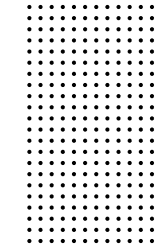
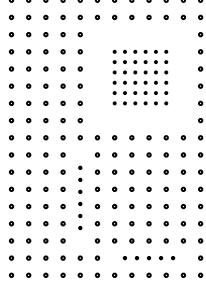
part: (112, 45) -> (139, 76), size x0.6
part: (73, 123) -> (79, 197), size x0.7
part: (118, 162) -> (148, 257), size x0.7

